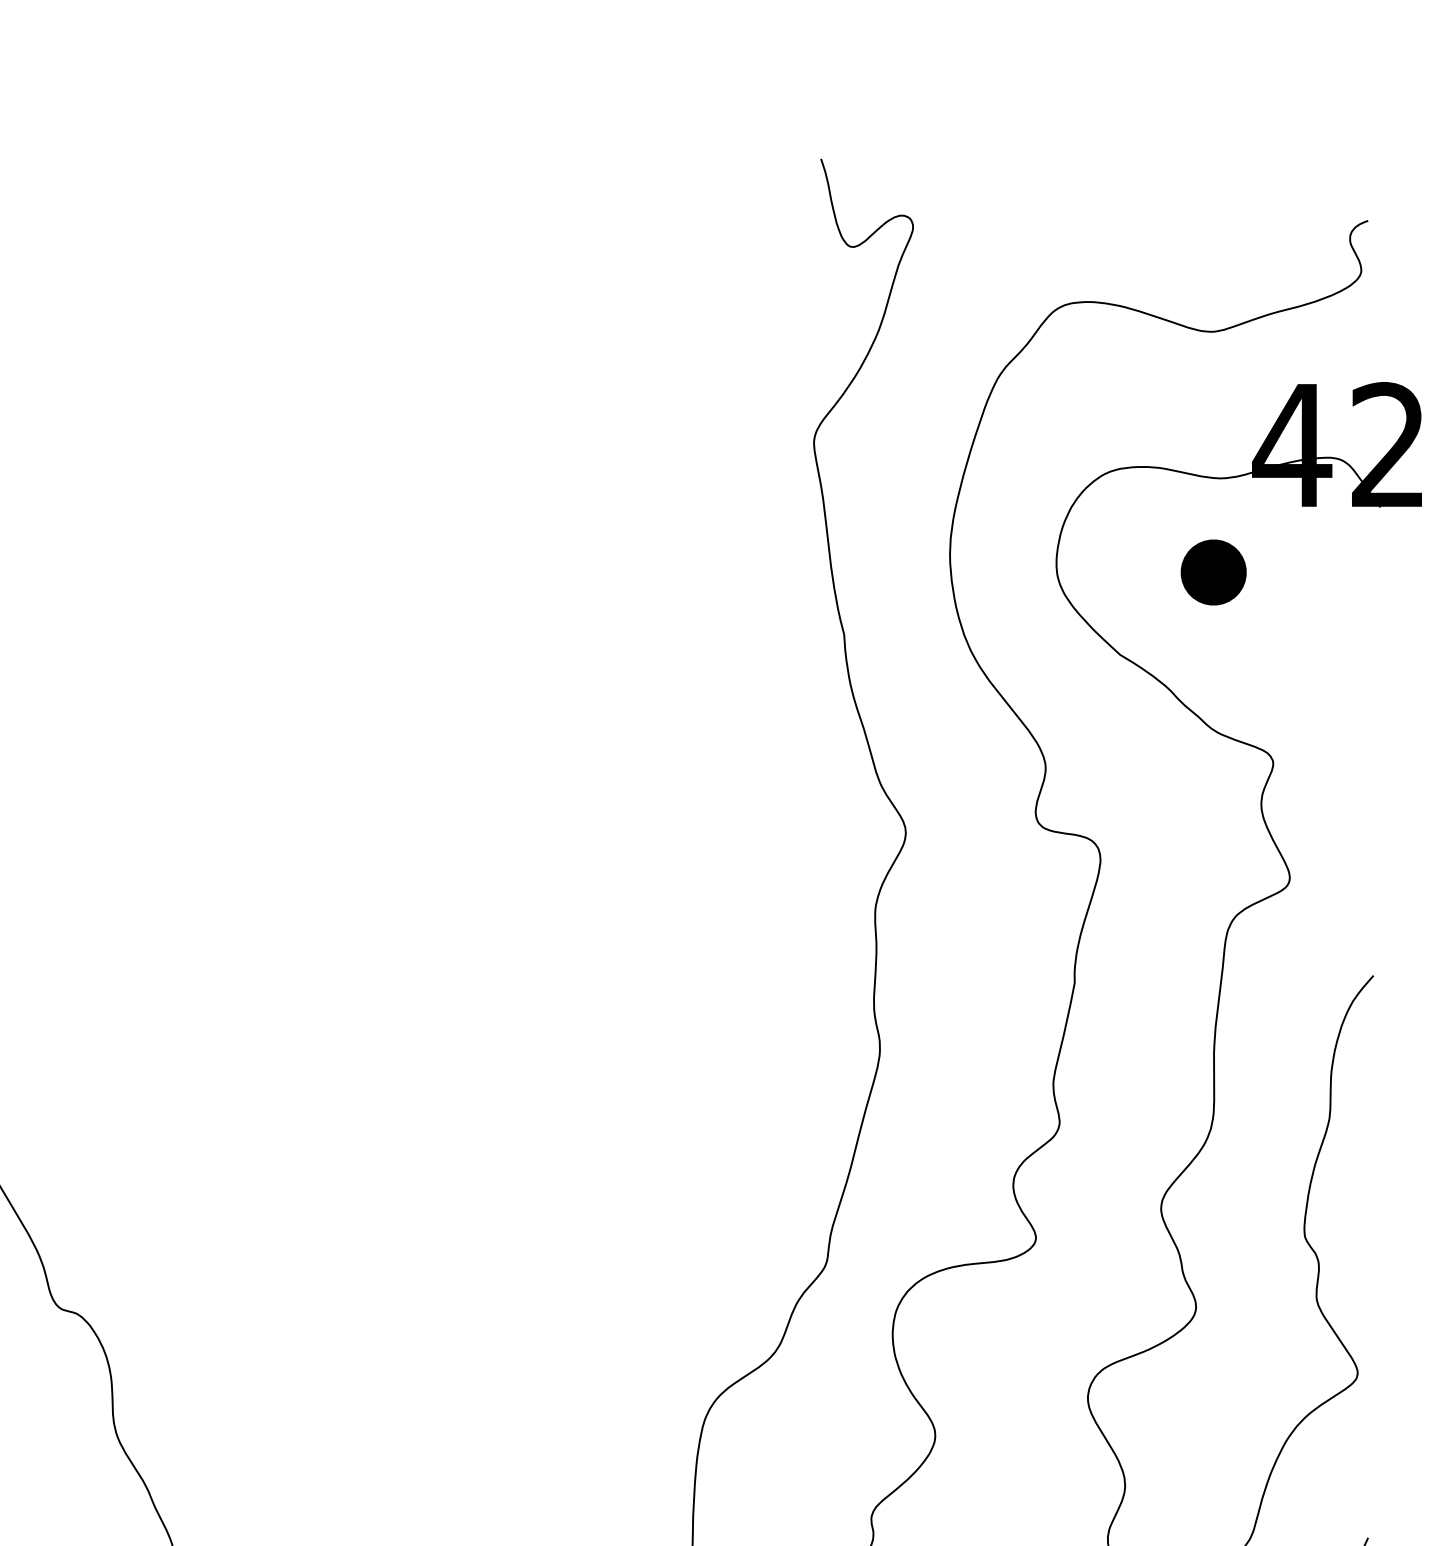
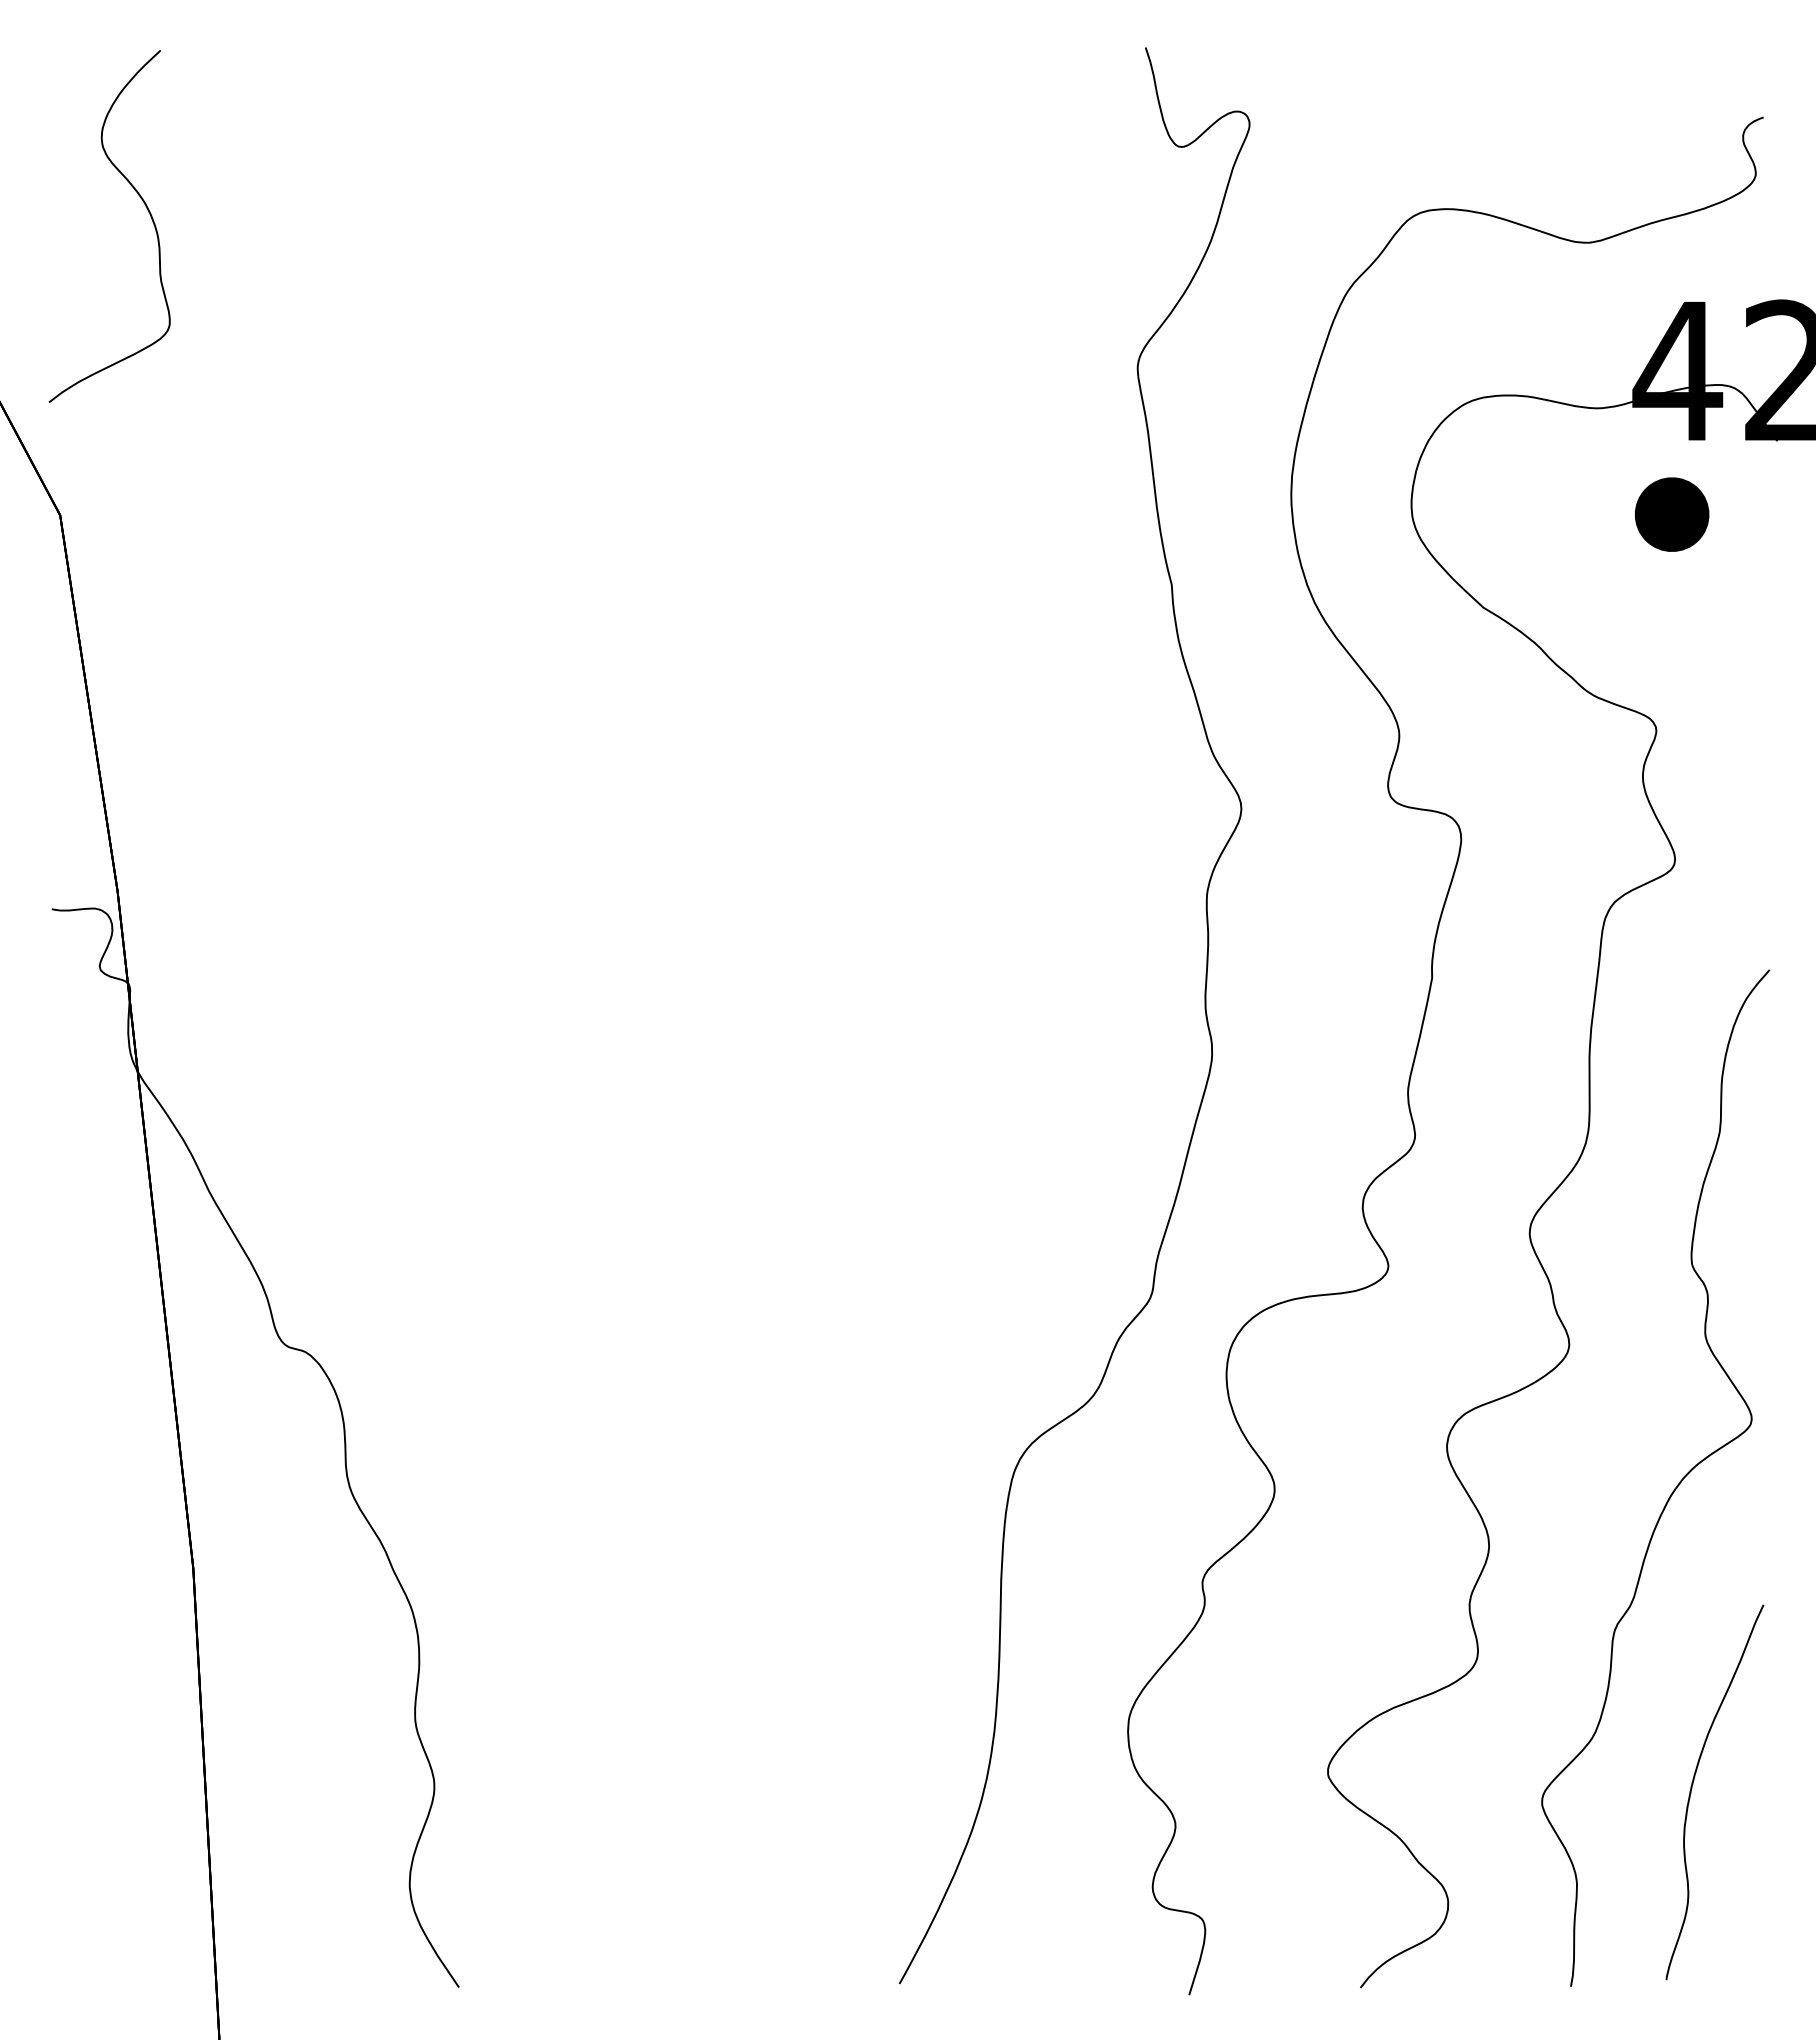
part: (1213, 572) -> (1671, 514), moved

